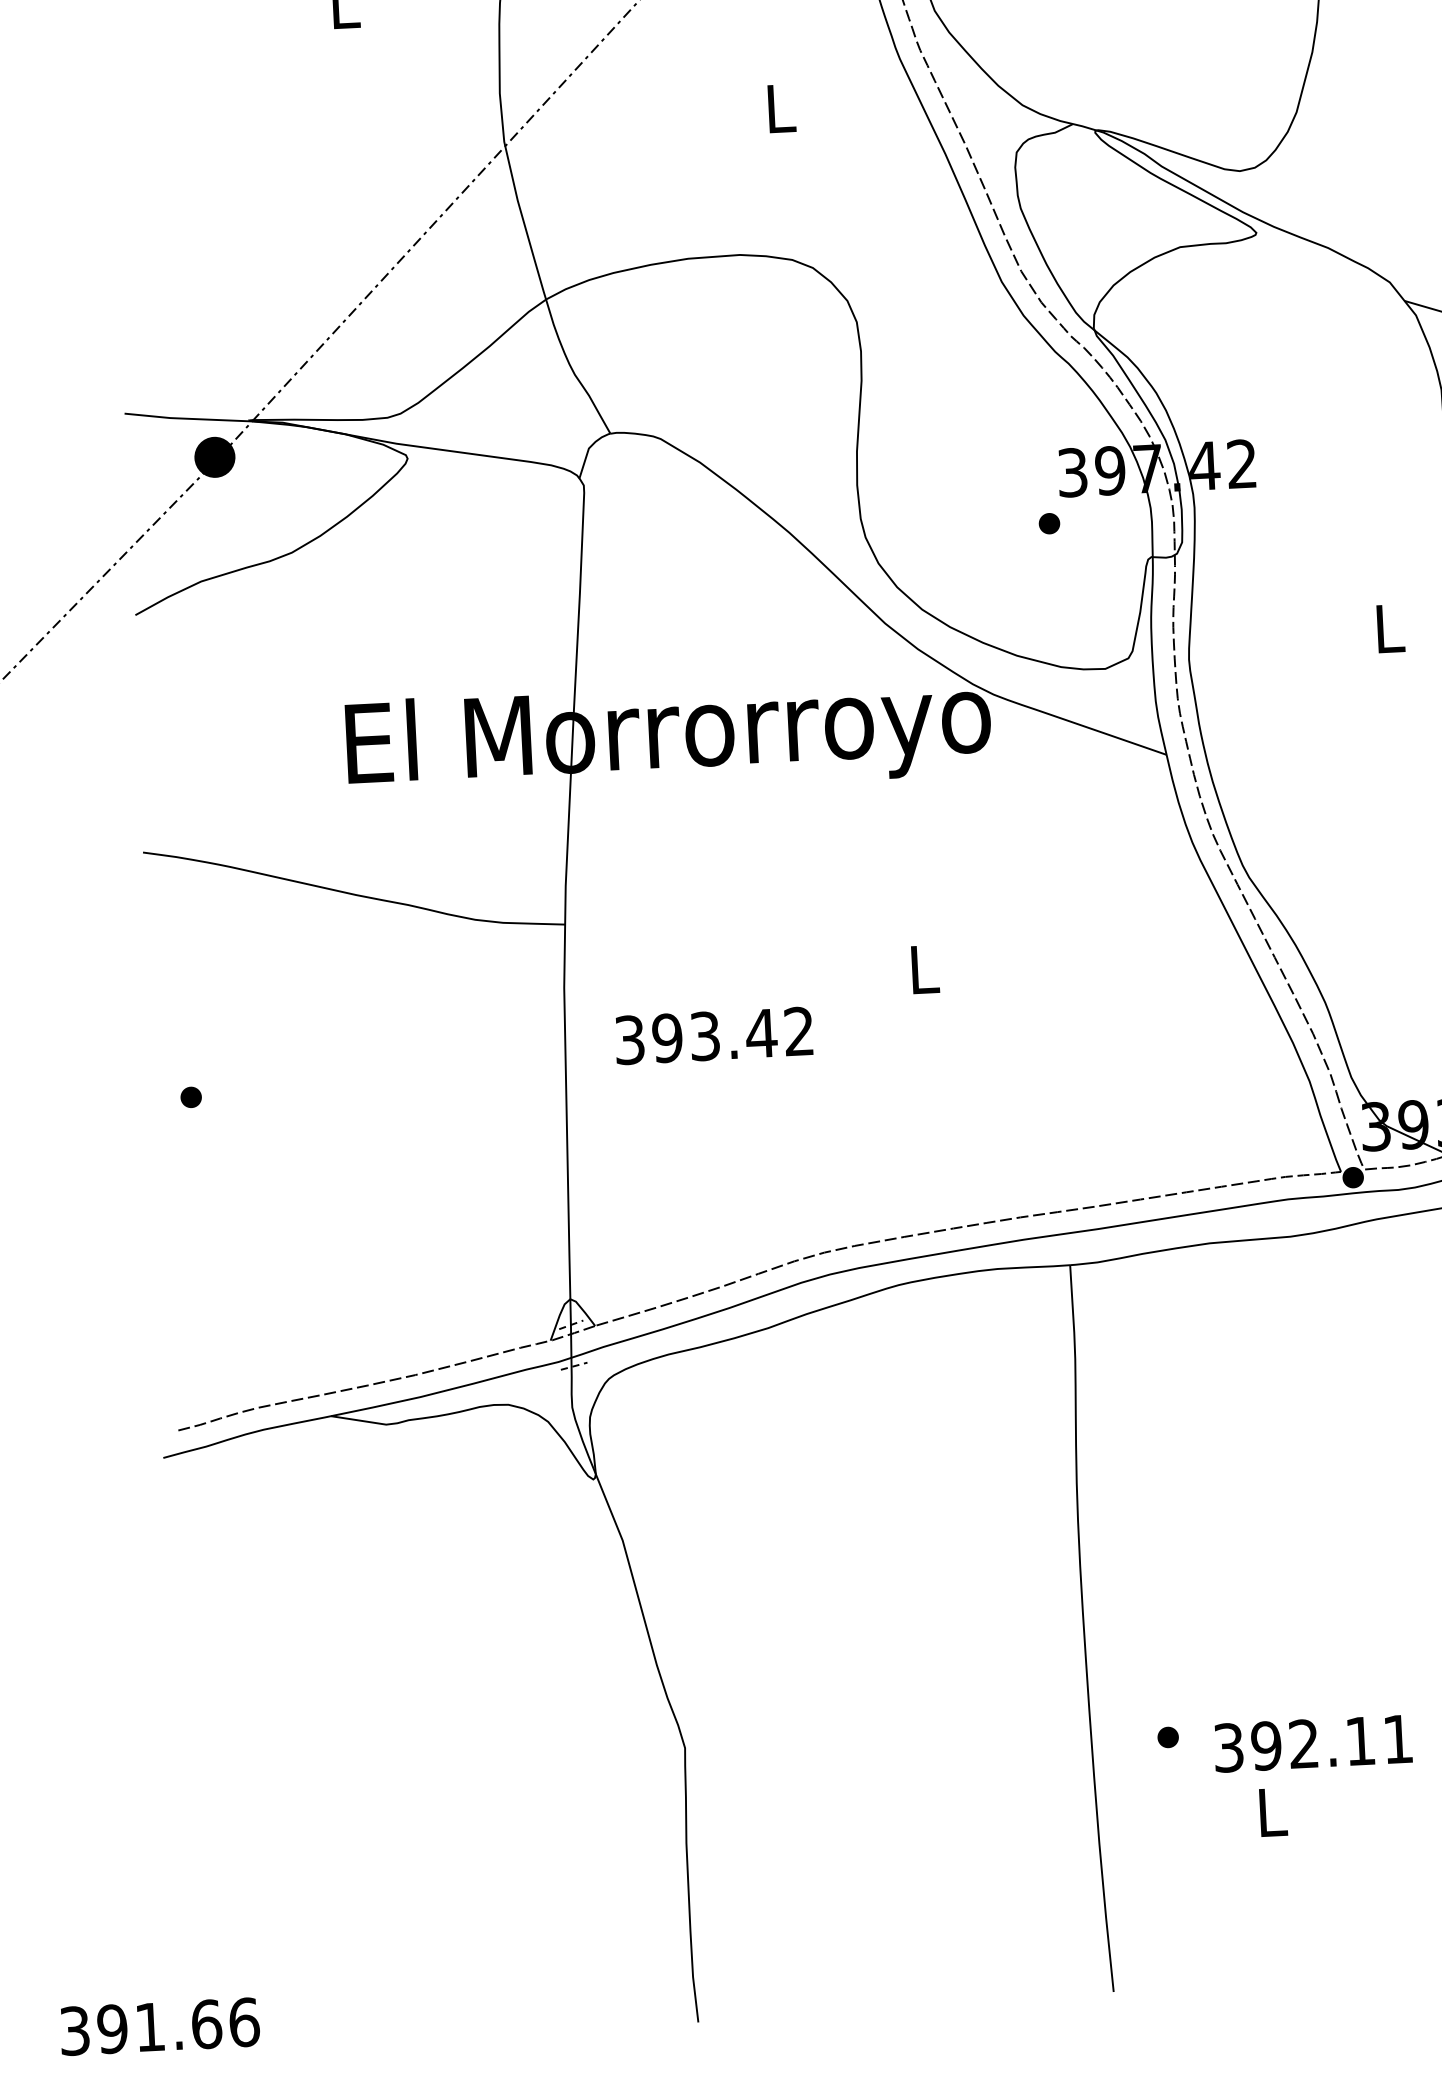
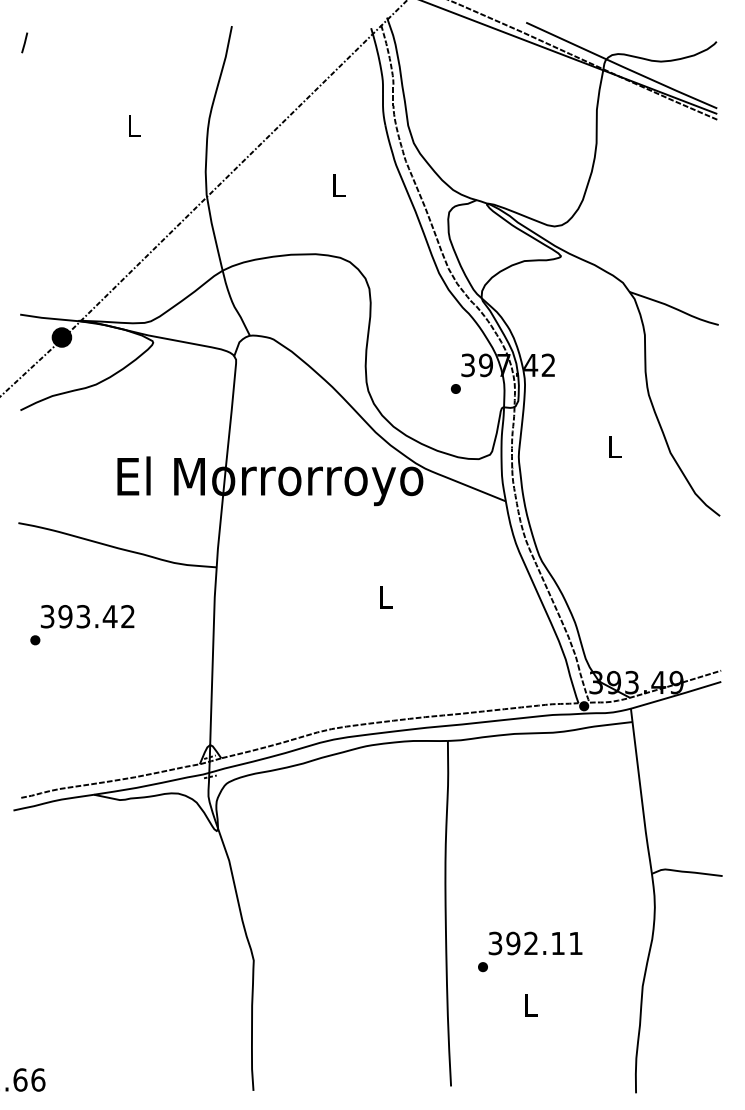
text: (713, 1035) -> (87, 616), moved
text: (1312, 1743) -> (535, 943), moved

